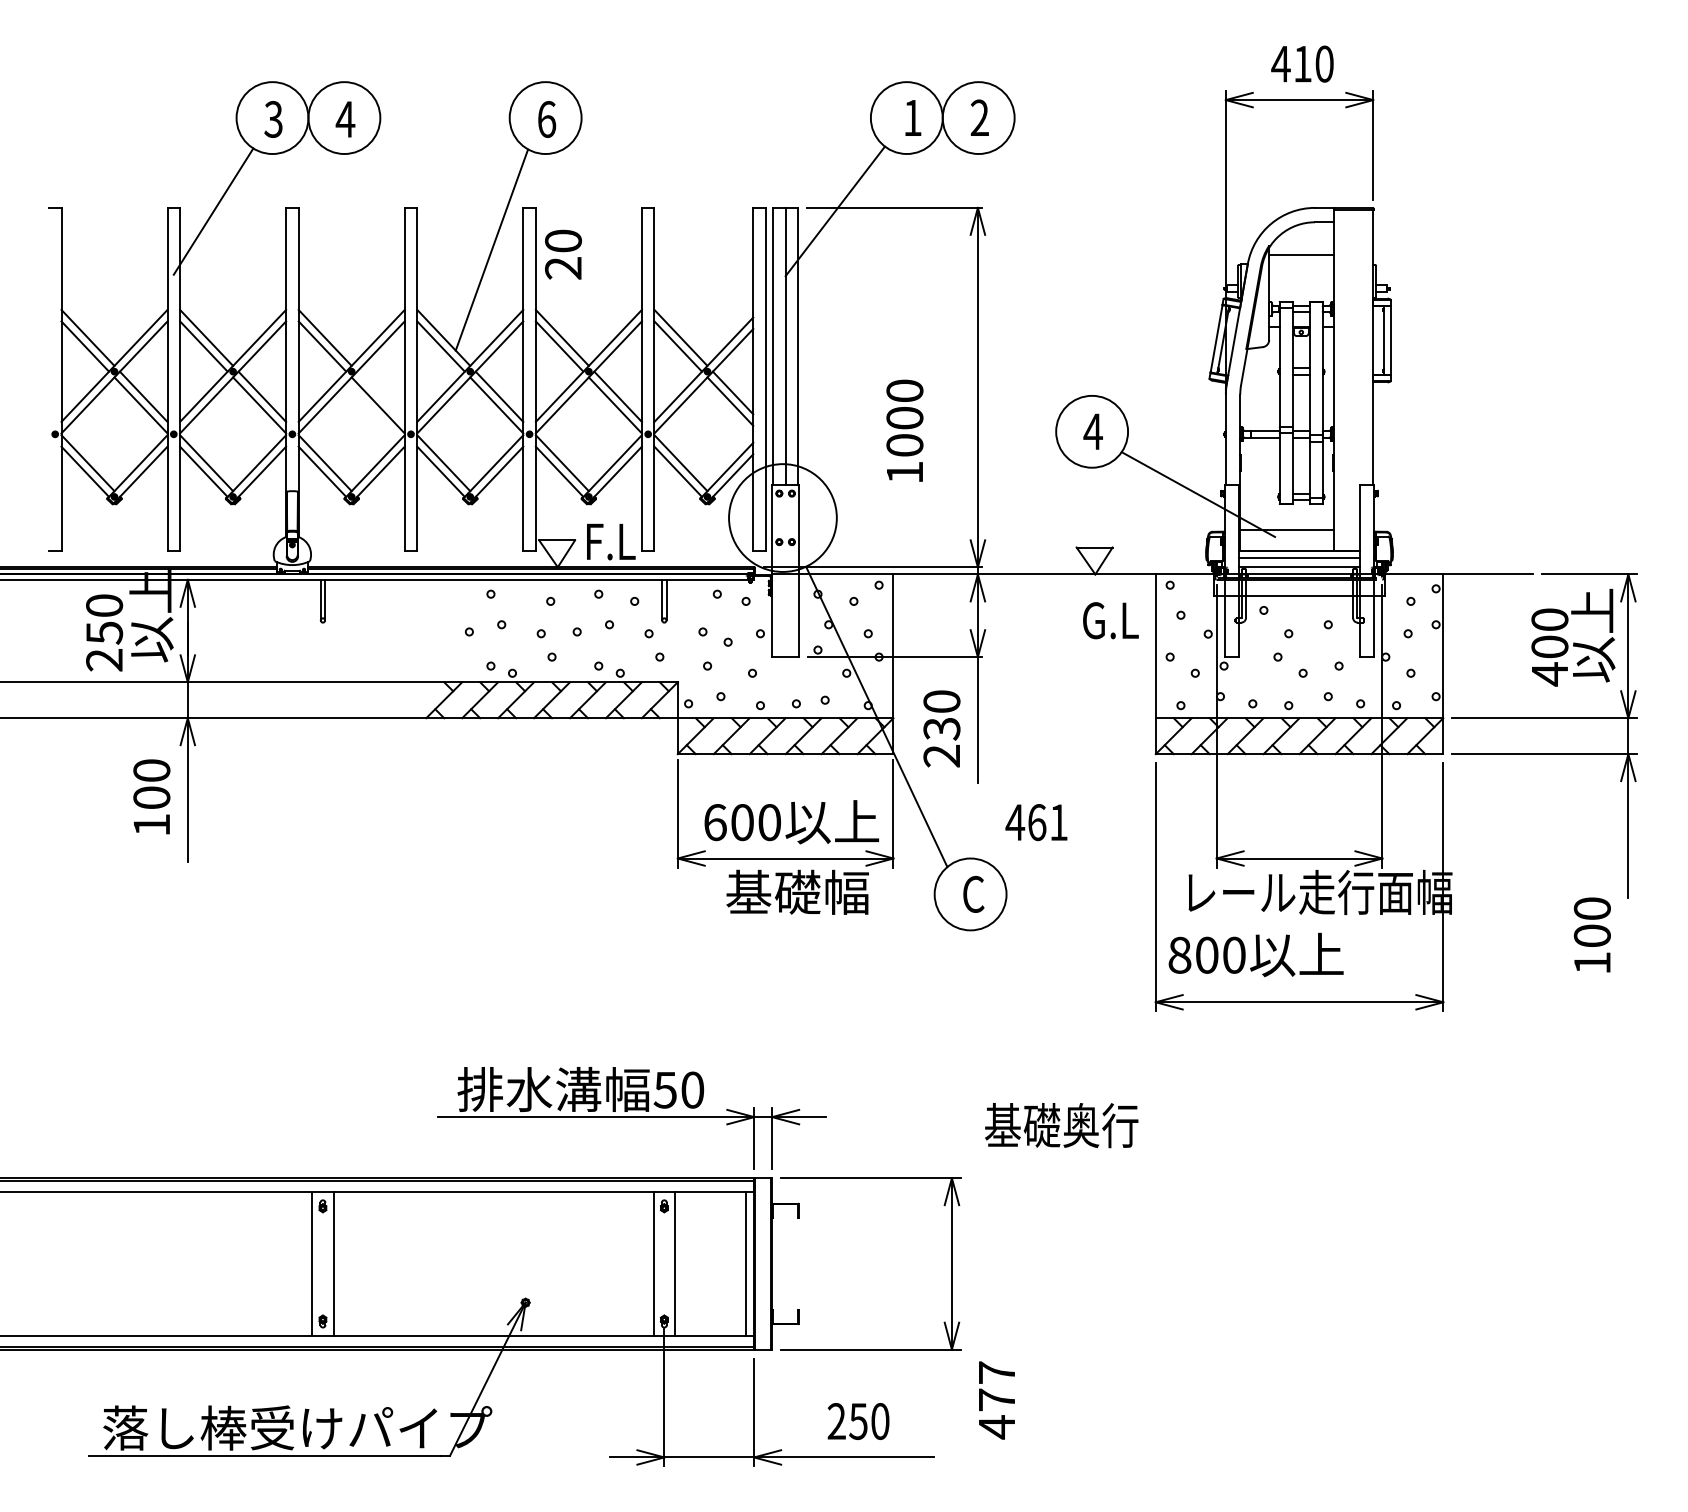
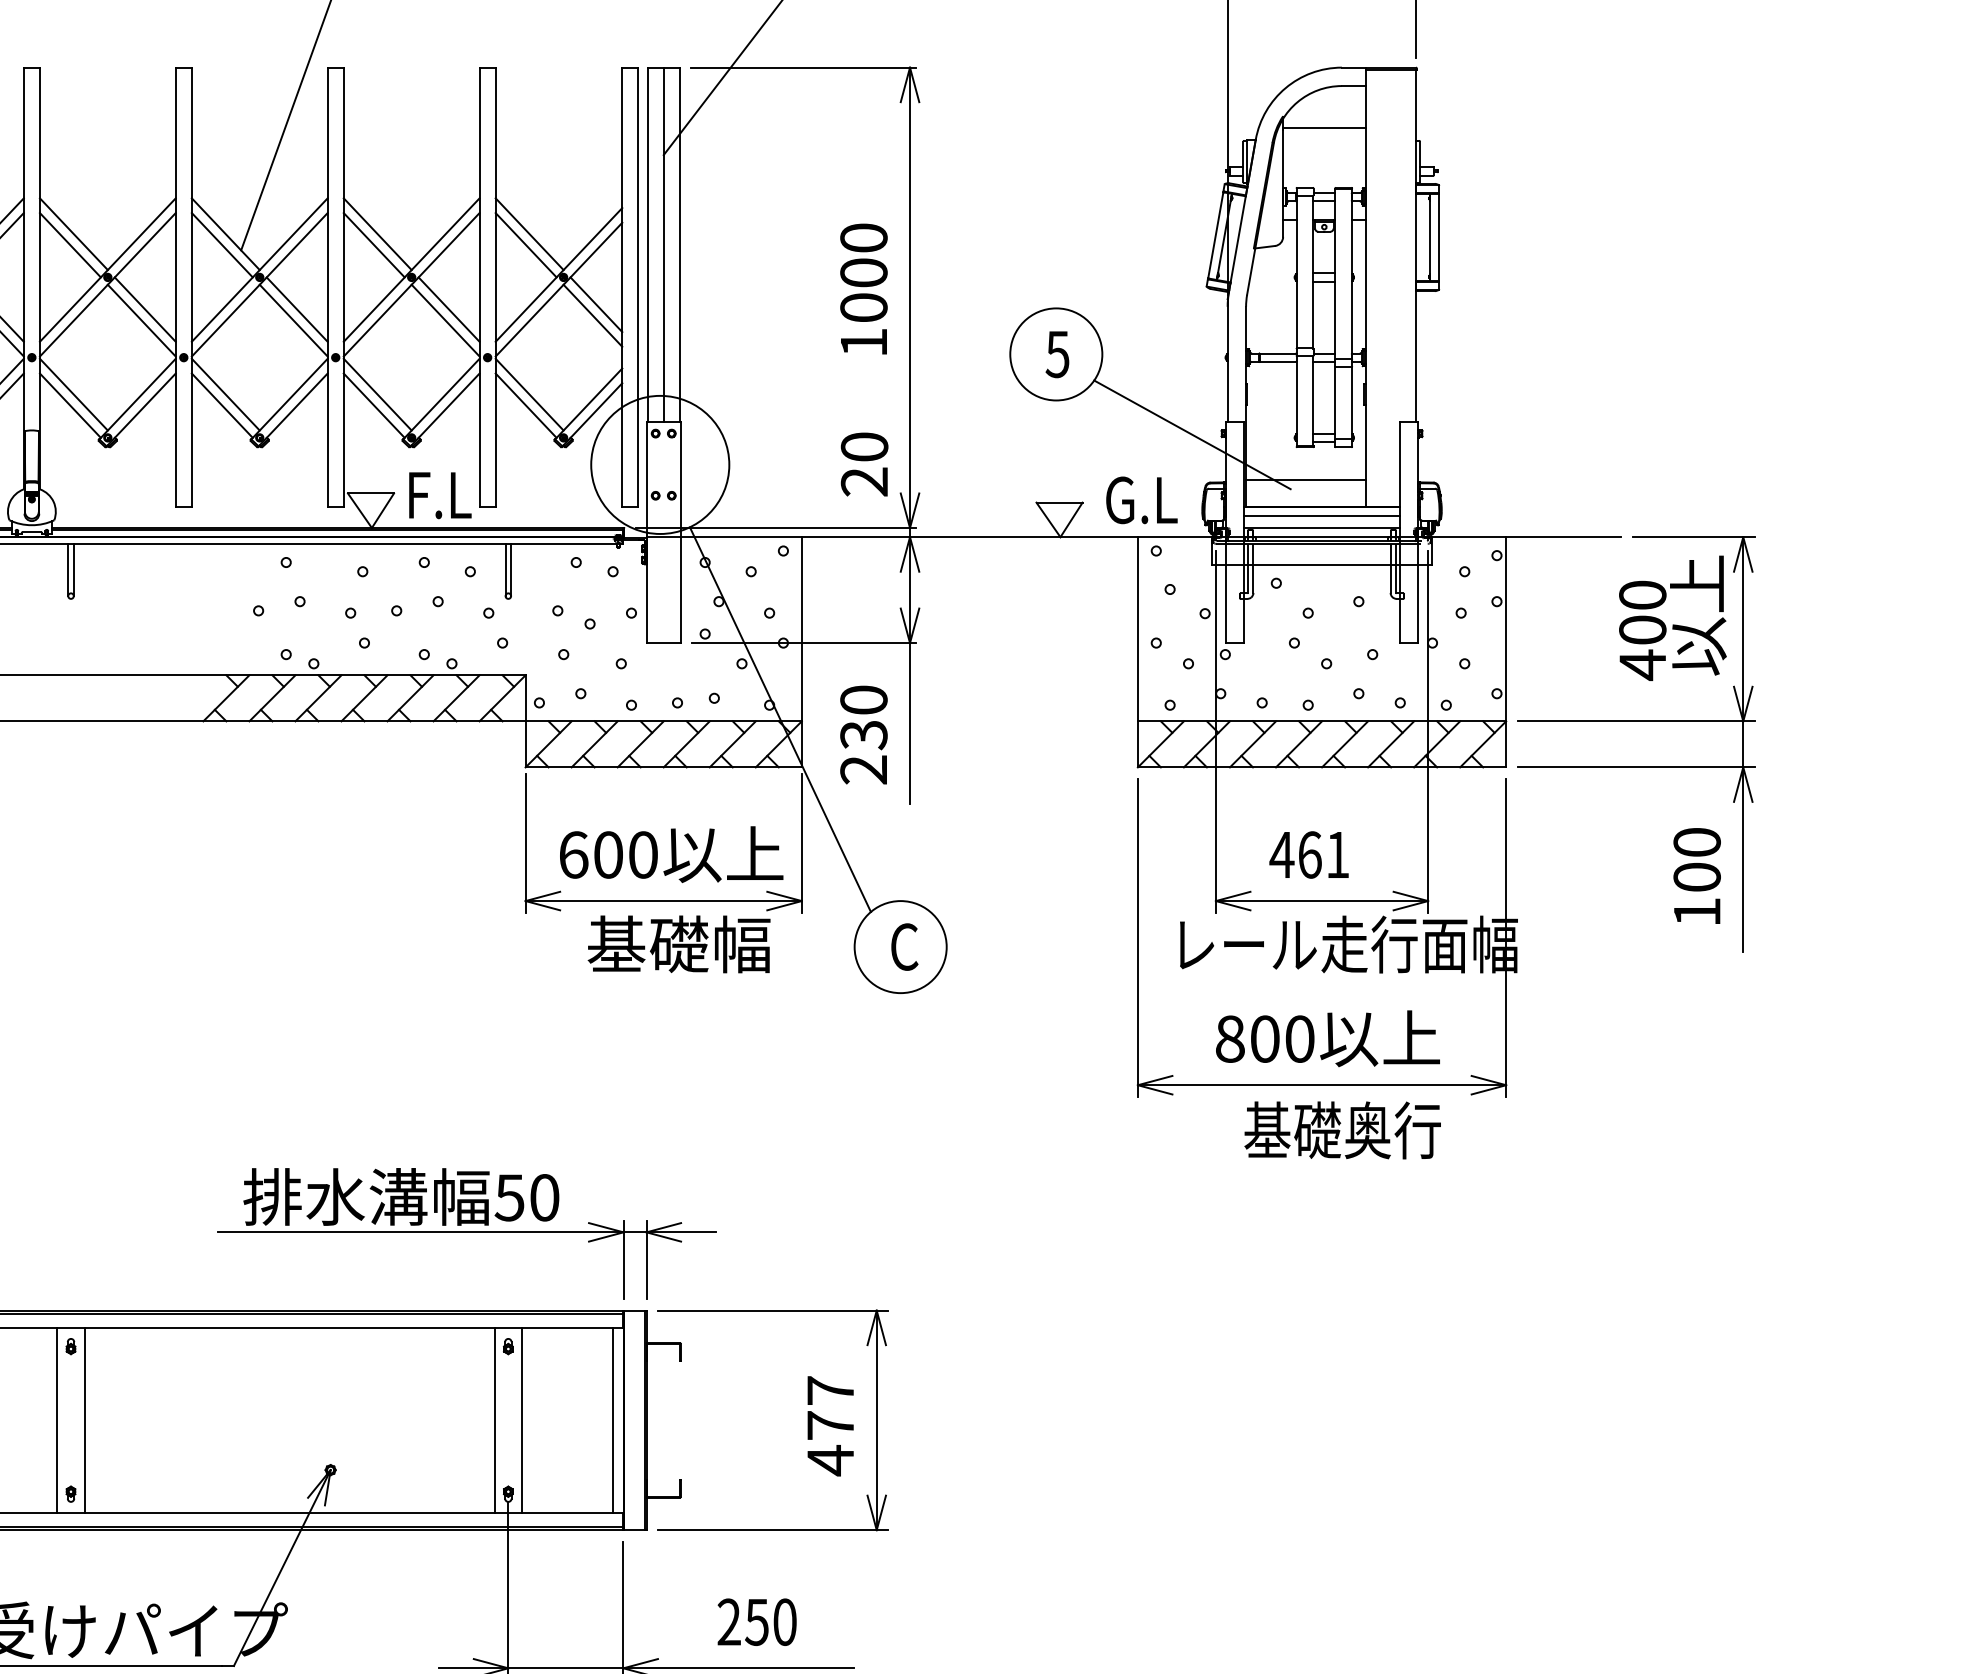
text: (563, 254) -> (864, 464), moved
line: (380, 396) -> (144, 309), added
text: (904, 430) -> (863, 288), moved
text: (1092, 431) -> (1056, 354), 4 -> 5
text: (1110, 620) -> (1141, 500), moved
text: (1036, 822) -> (1309, 854), moved
text: (1591, 934) -> (1696, 875), moved
text: (1255, 954) -> (1327, 1038), moved
text: (1061, 1125) -> (1342, 1130), moved
text: (996, 1400) -> (830, 1426), moved

